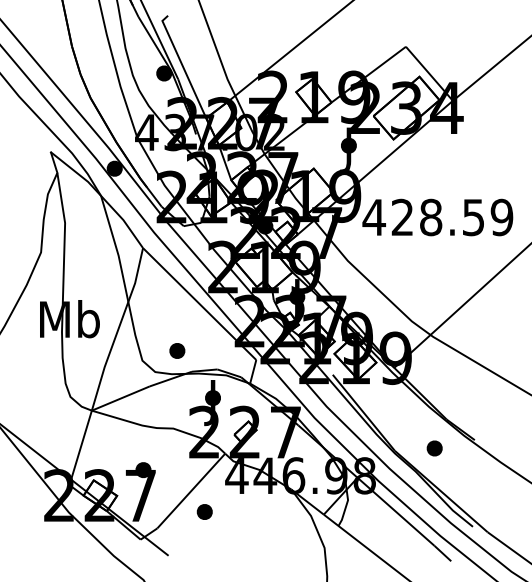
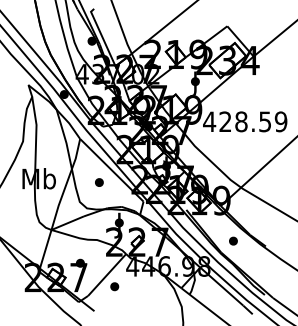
part: (177, 350) -> (99, 182), moved
part: (434, 447) -> (233, 240), moved

